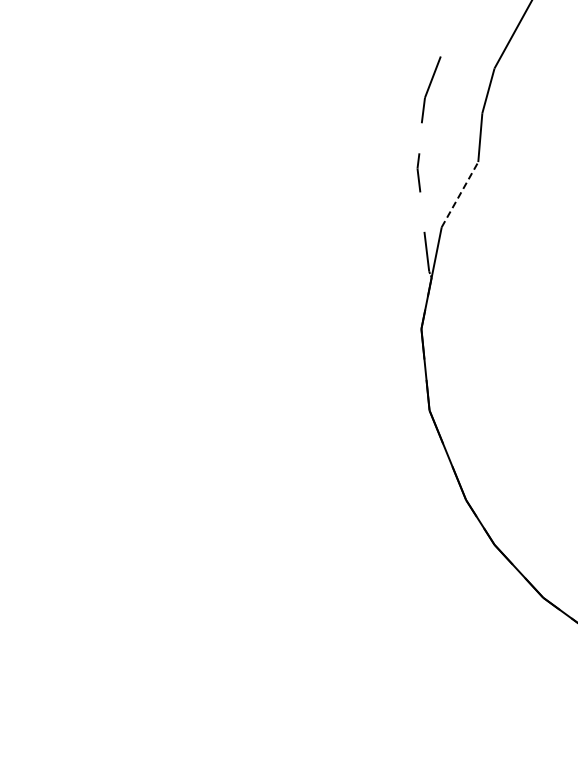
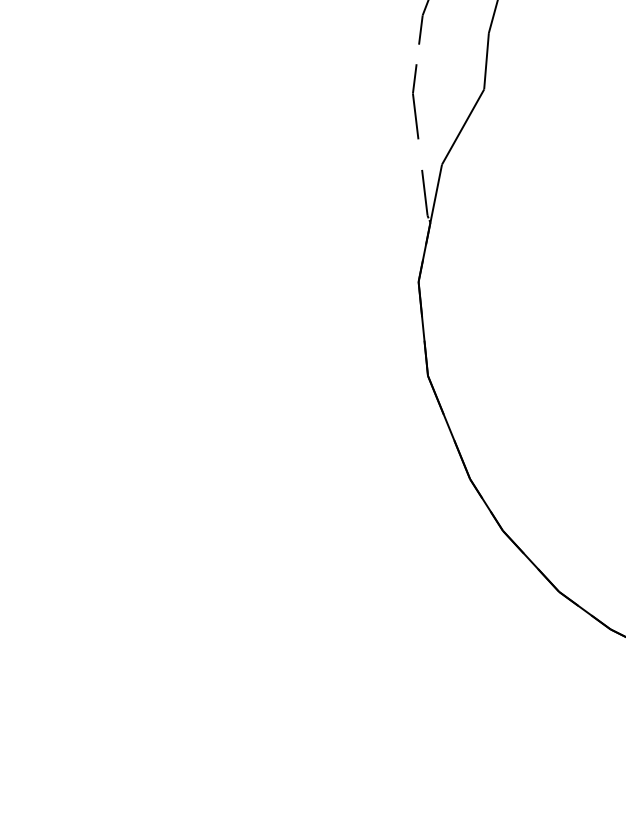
part: (418, 172) -> (415, 101), size x1.67
line: (460, 194) -> (463, 126), dashed -> solid

